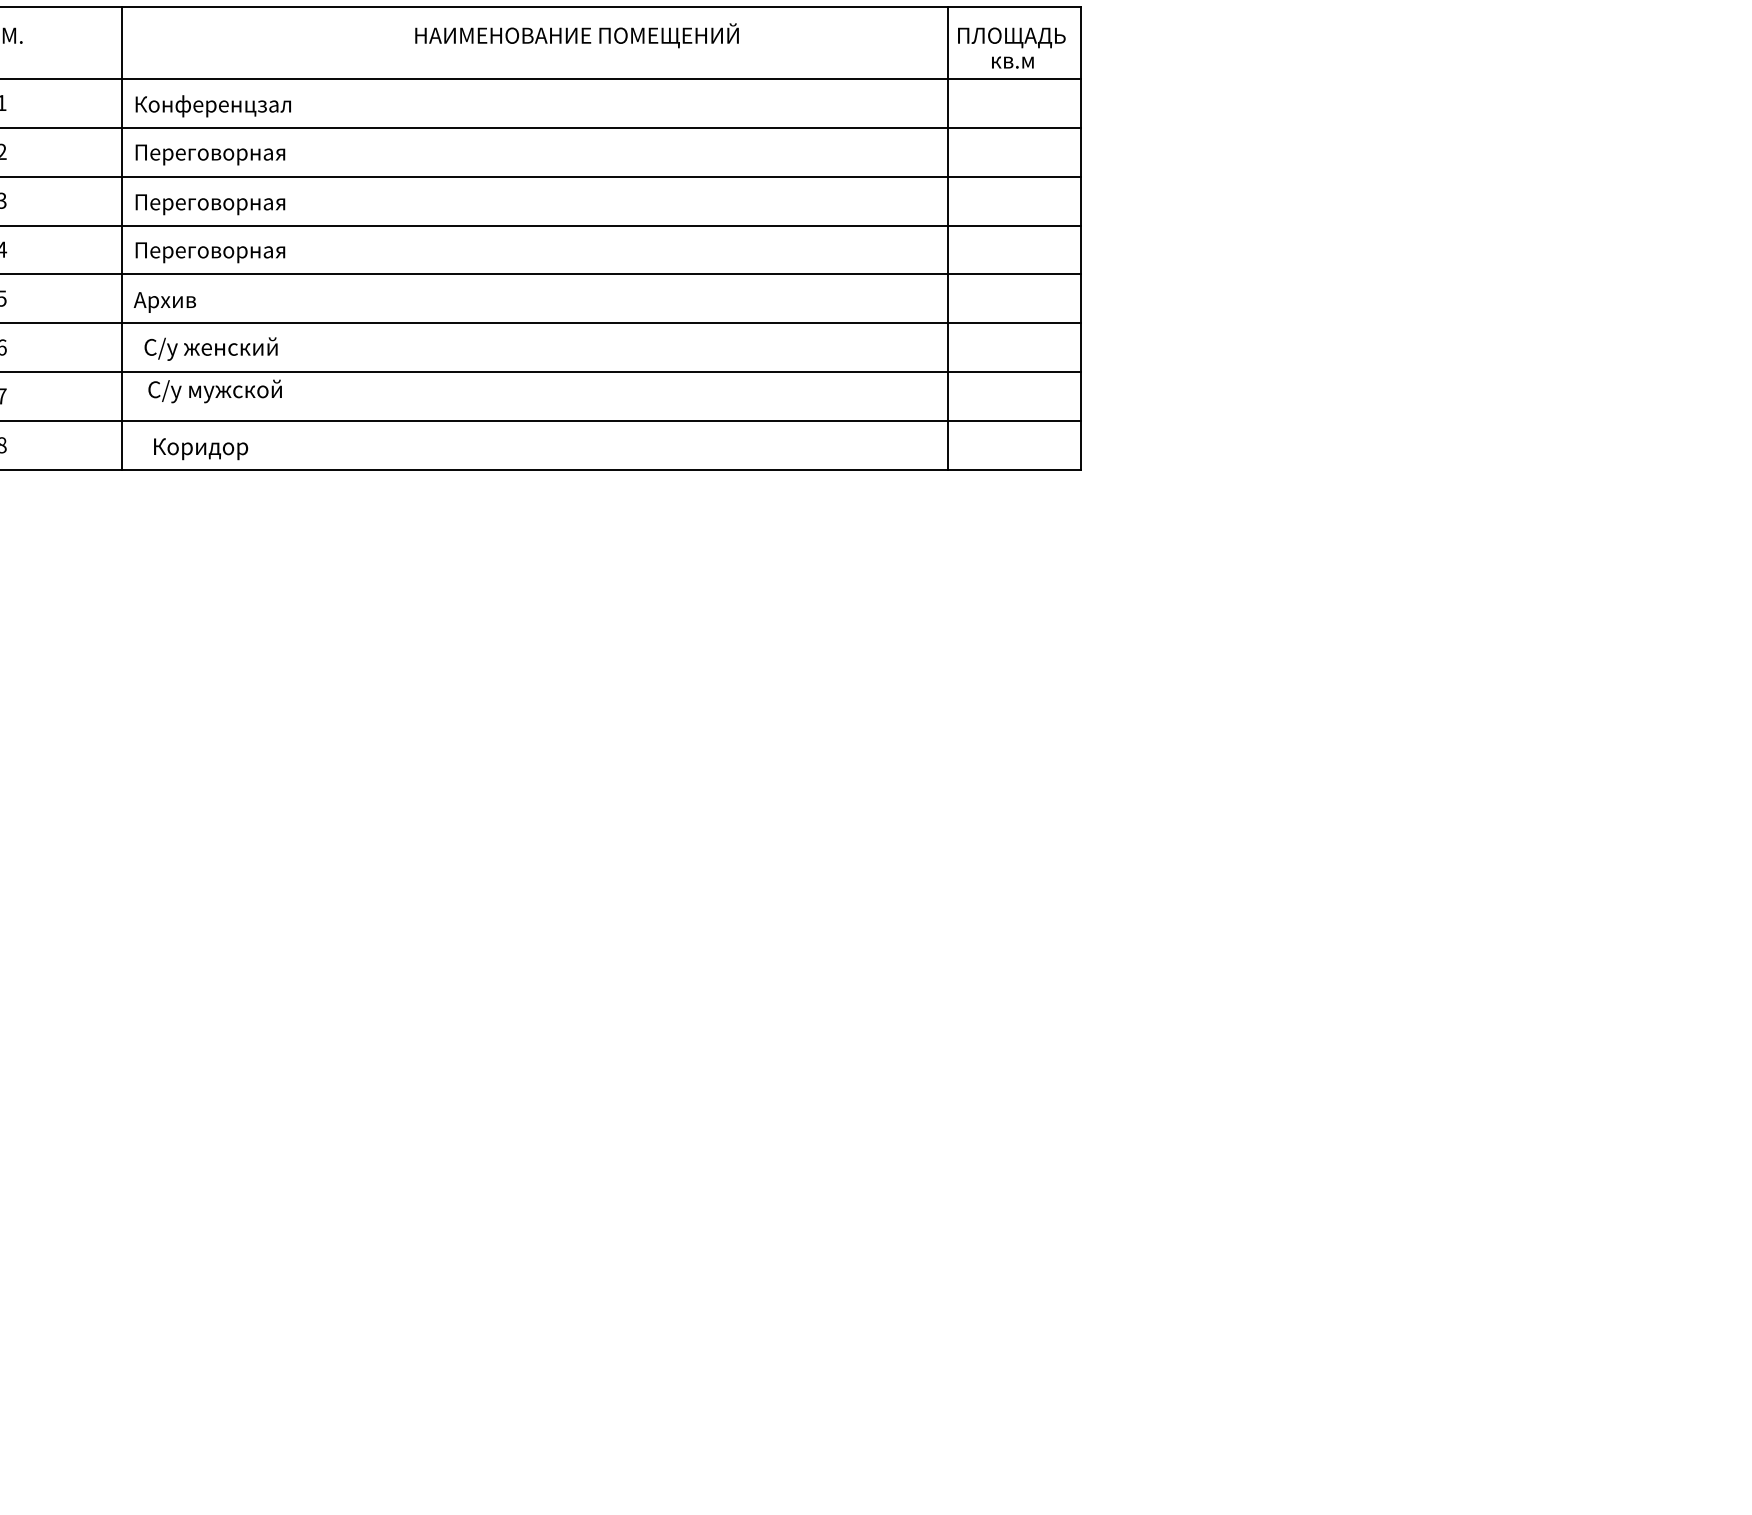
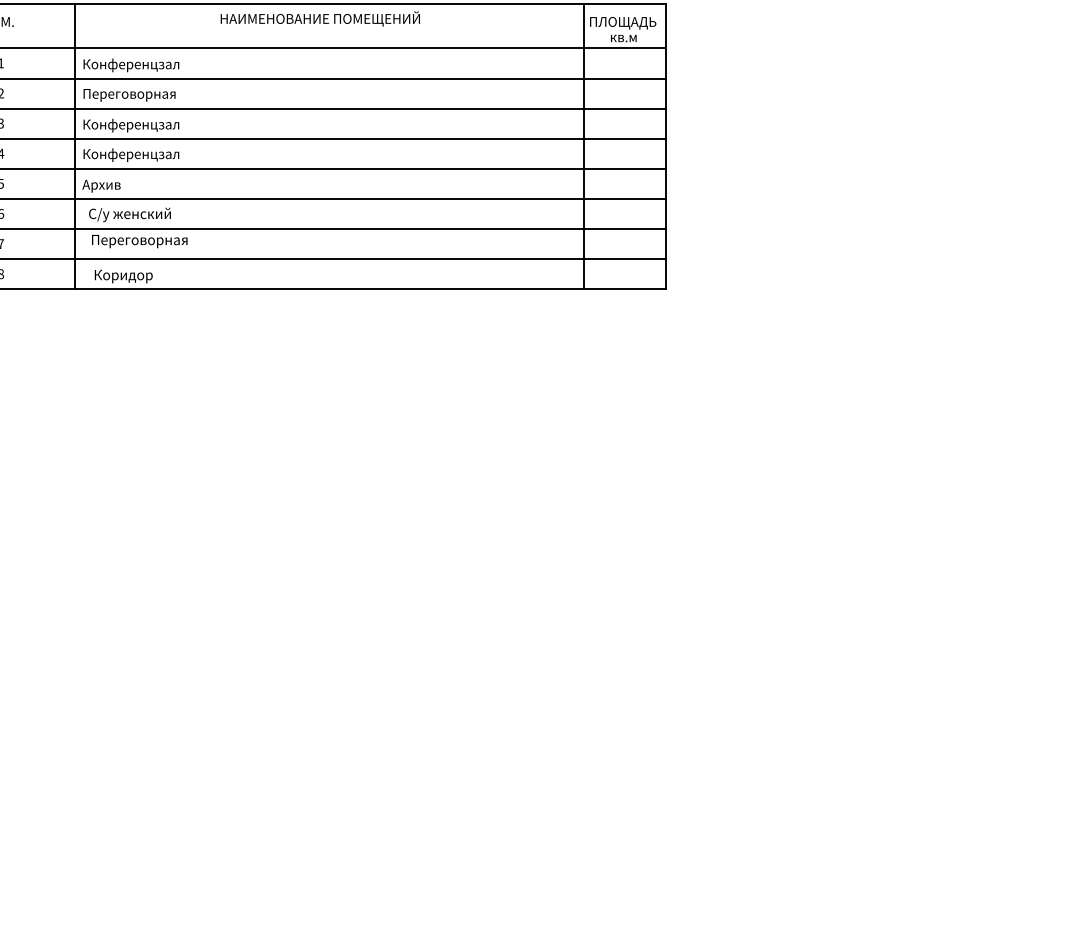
text: (575, 34) -> (319, 18), moved
text: (213, 203) -> (131, 125), Переговорная -> Конференцзал
text: (213, 250) -> (131, 154), Переговорная -> Конференцзал
text: (226, 390) -> (139, 240), С/у мужской -> Переговорная

